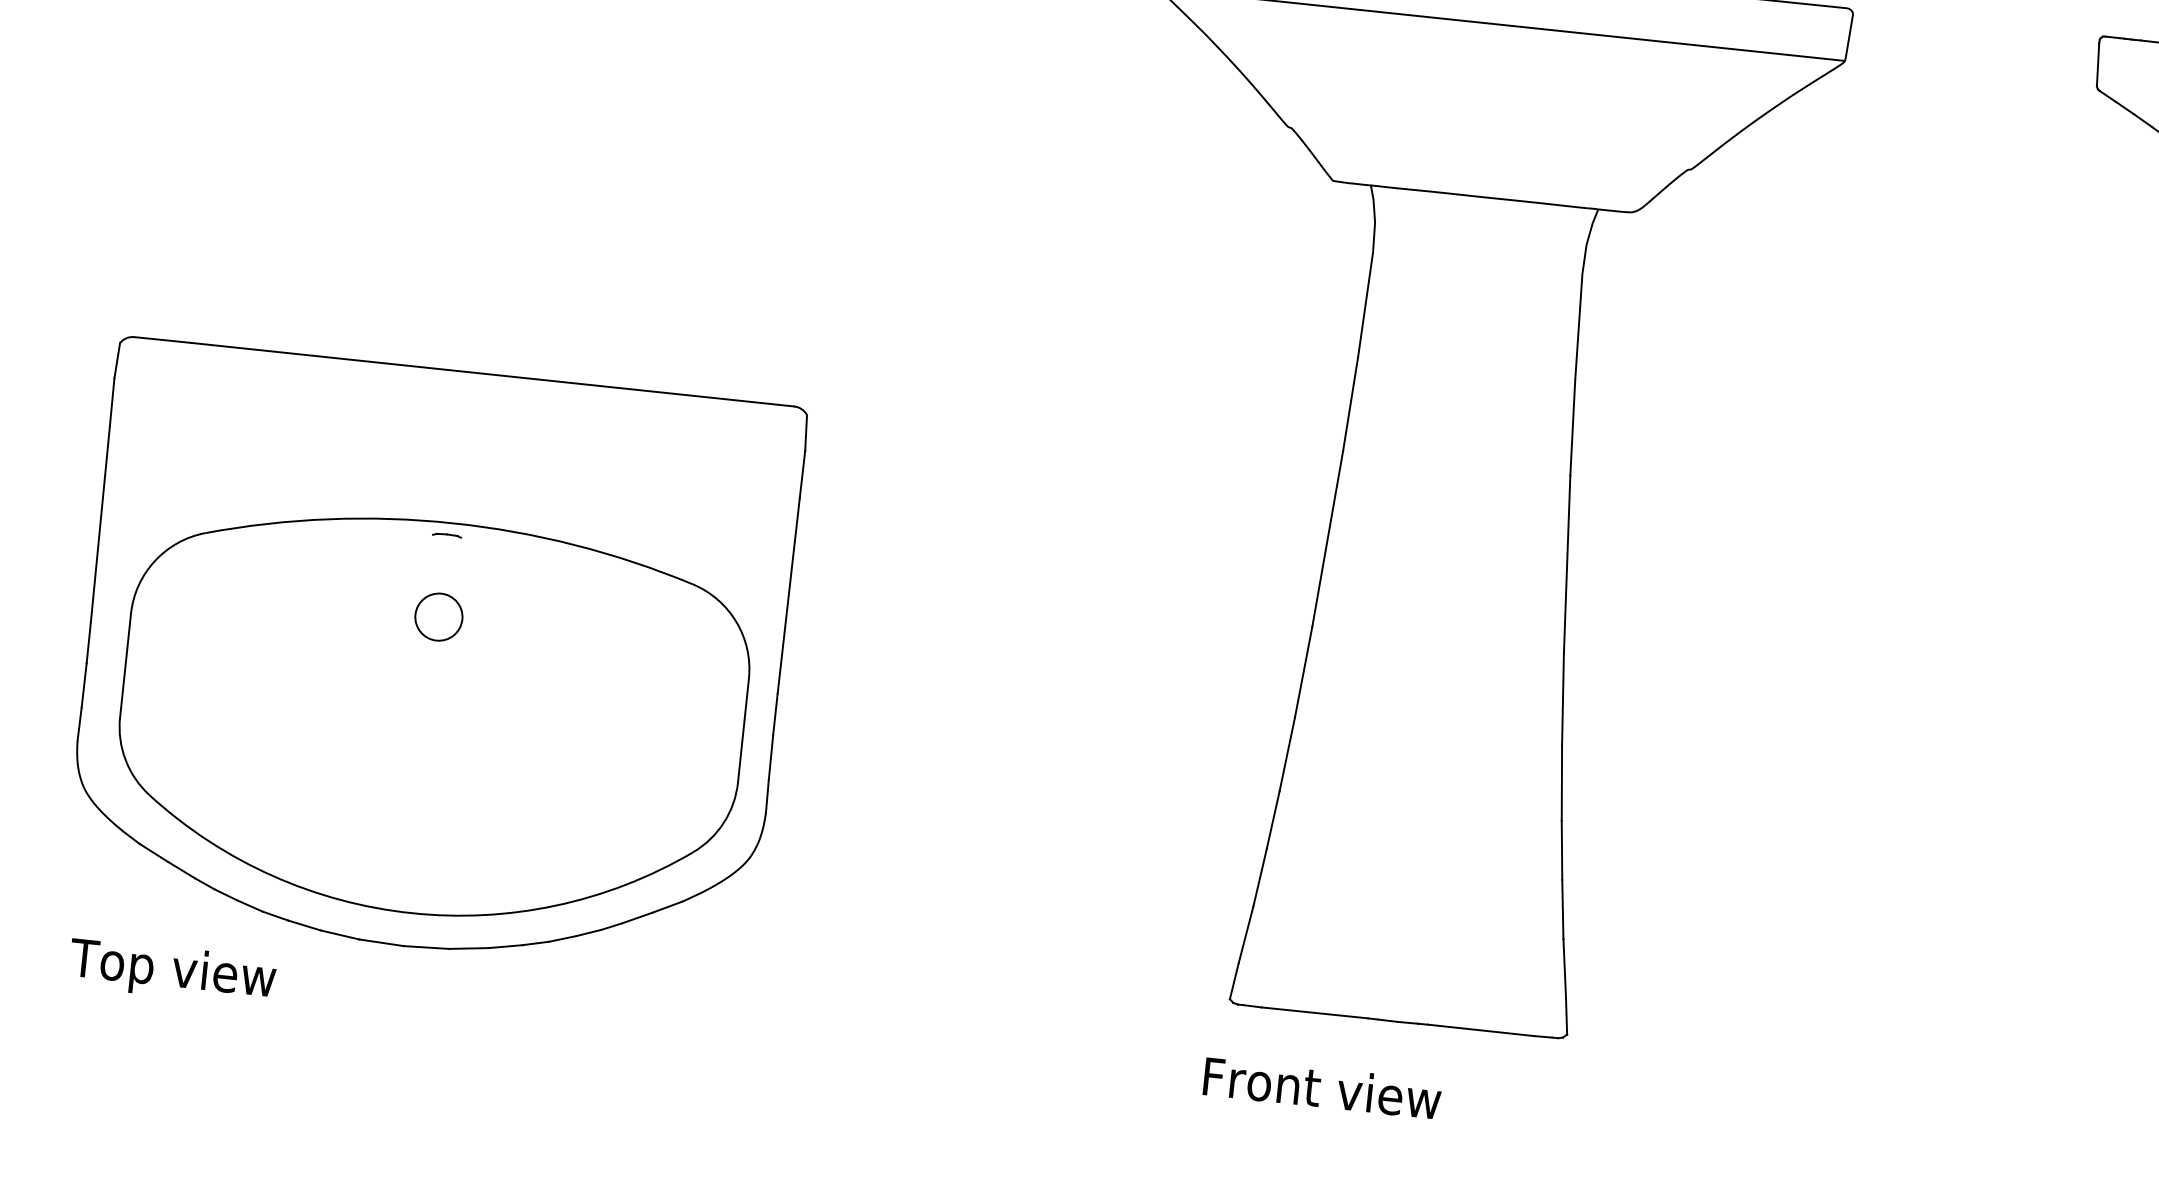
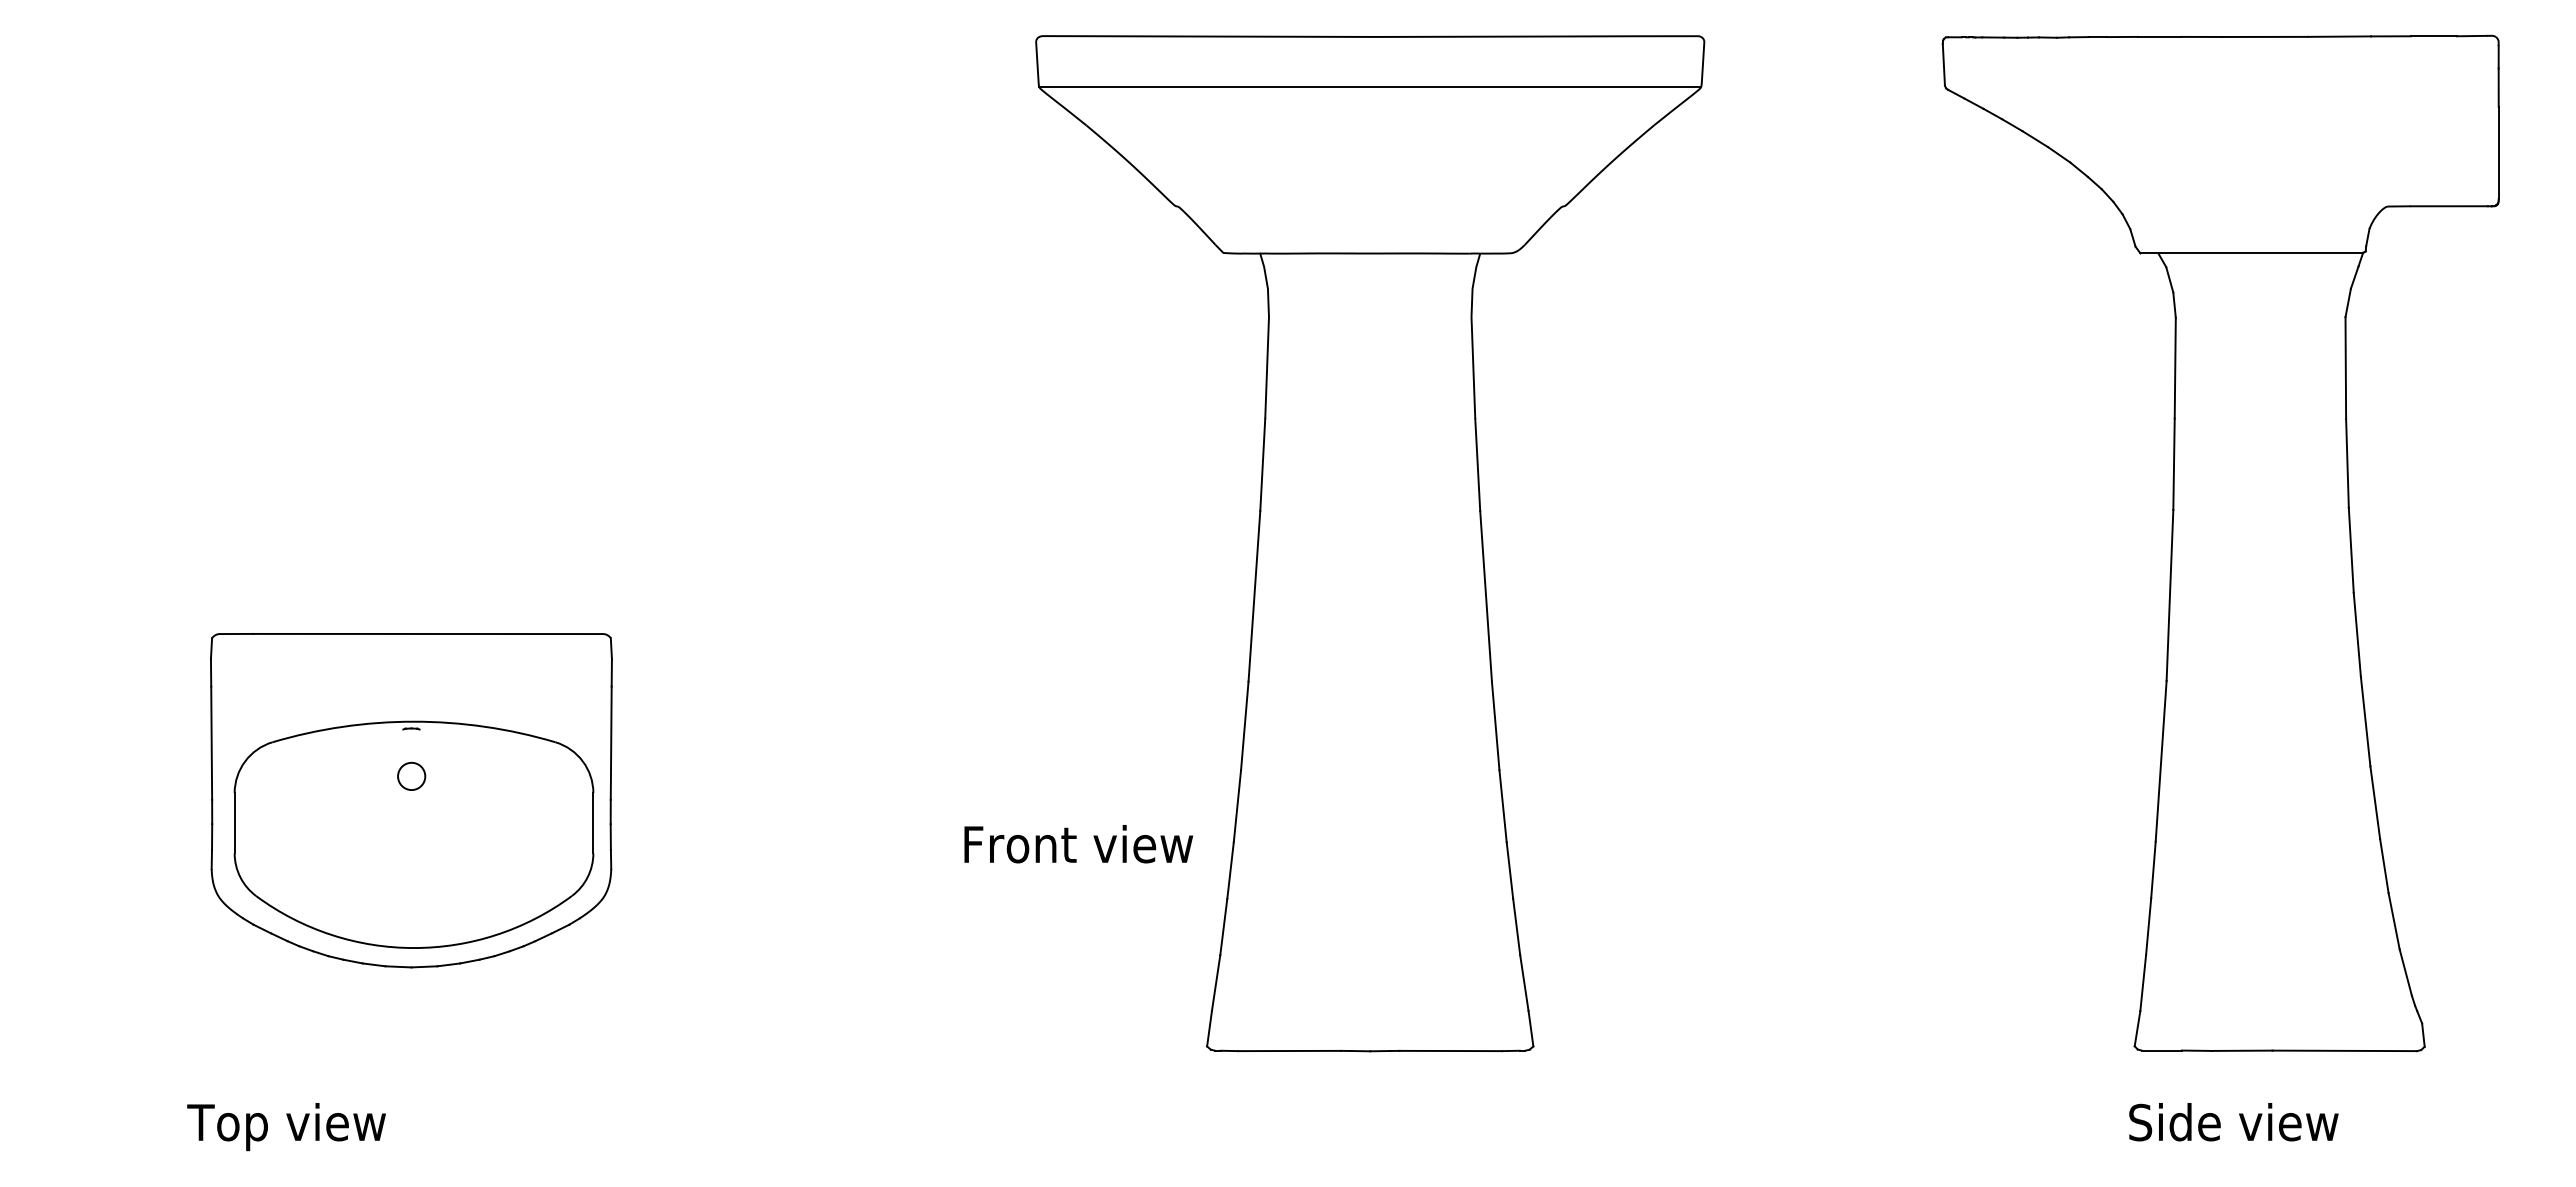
part: (434, 658) -> (411, 800), size x0.6
text: (172, 972) -> (286, 1127), moved
text: (1322, 1088) -> (1078, 844), moved

